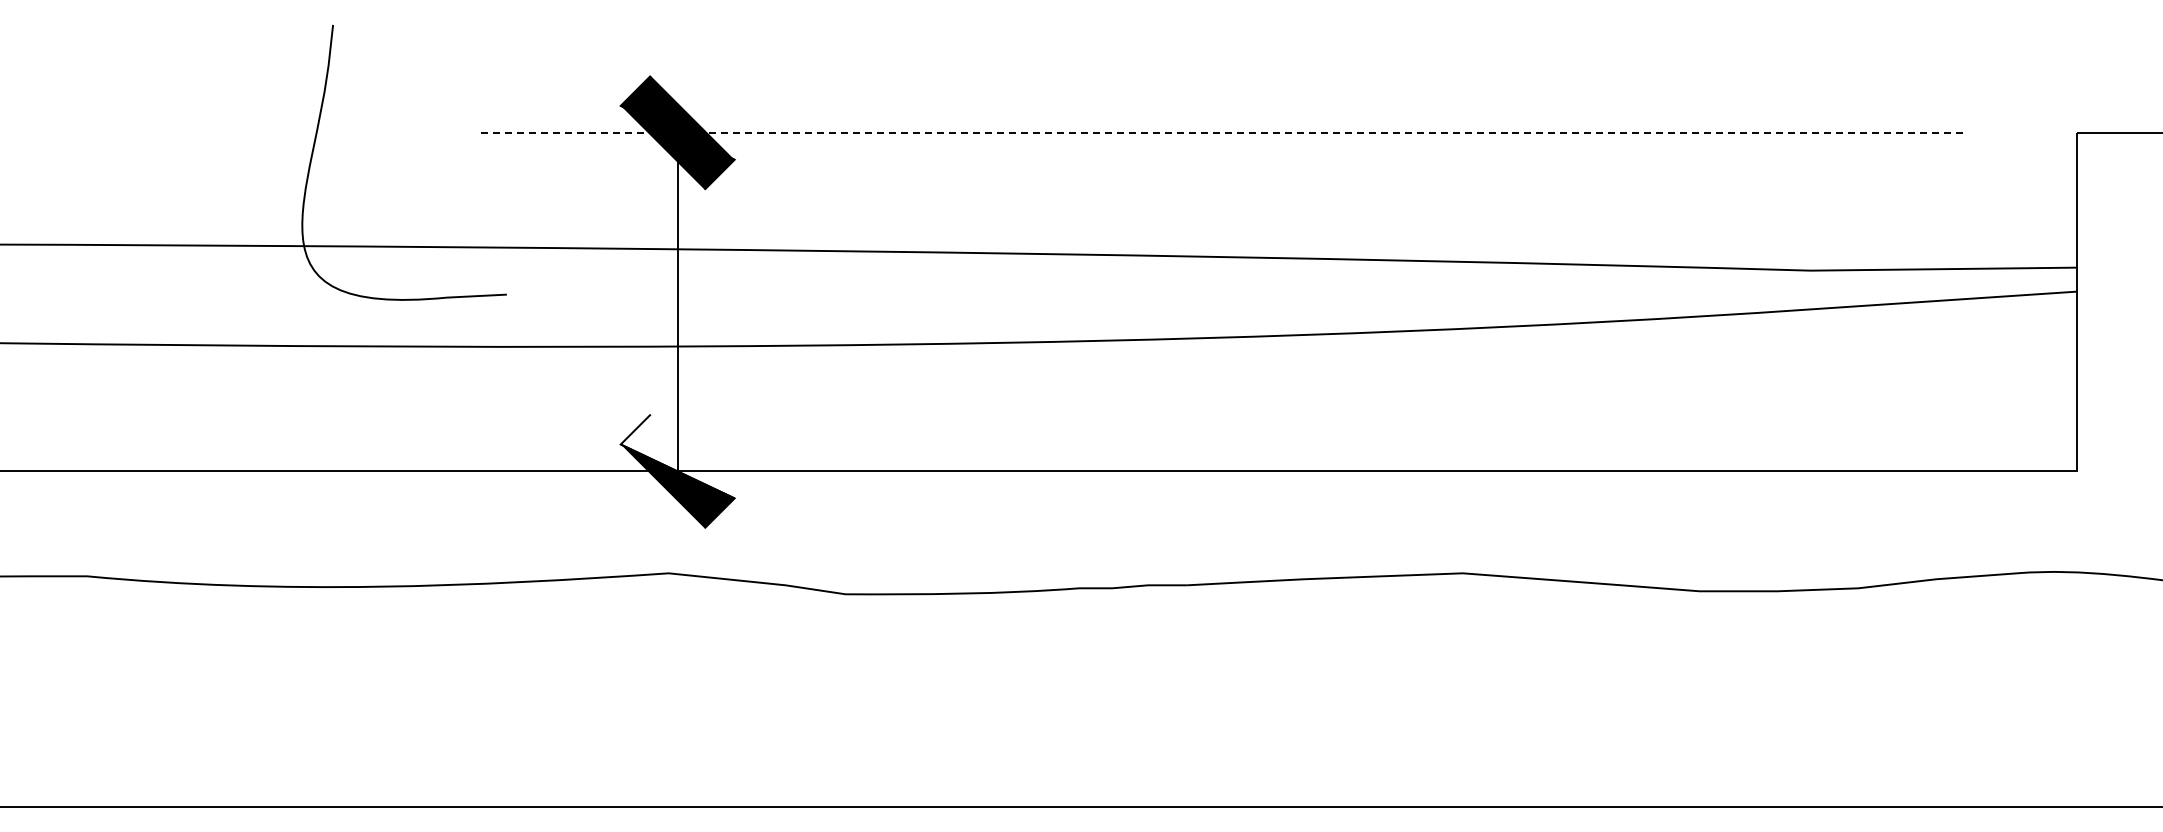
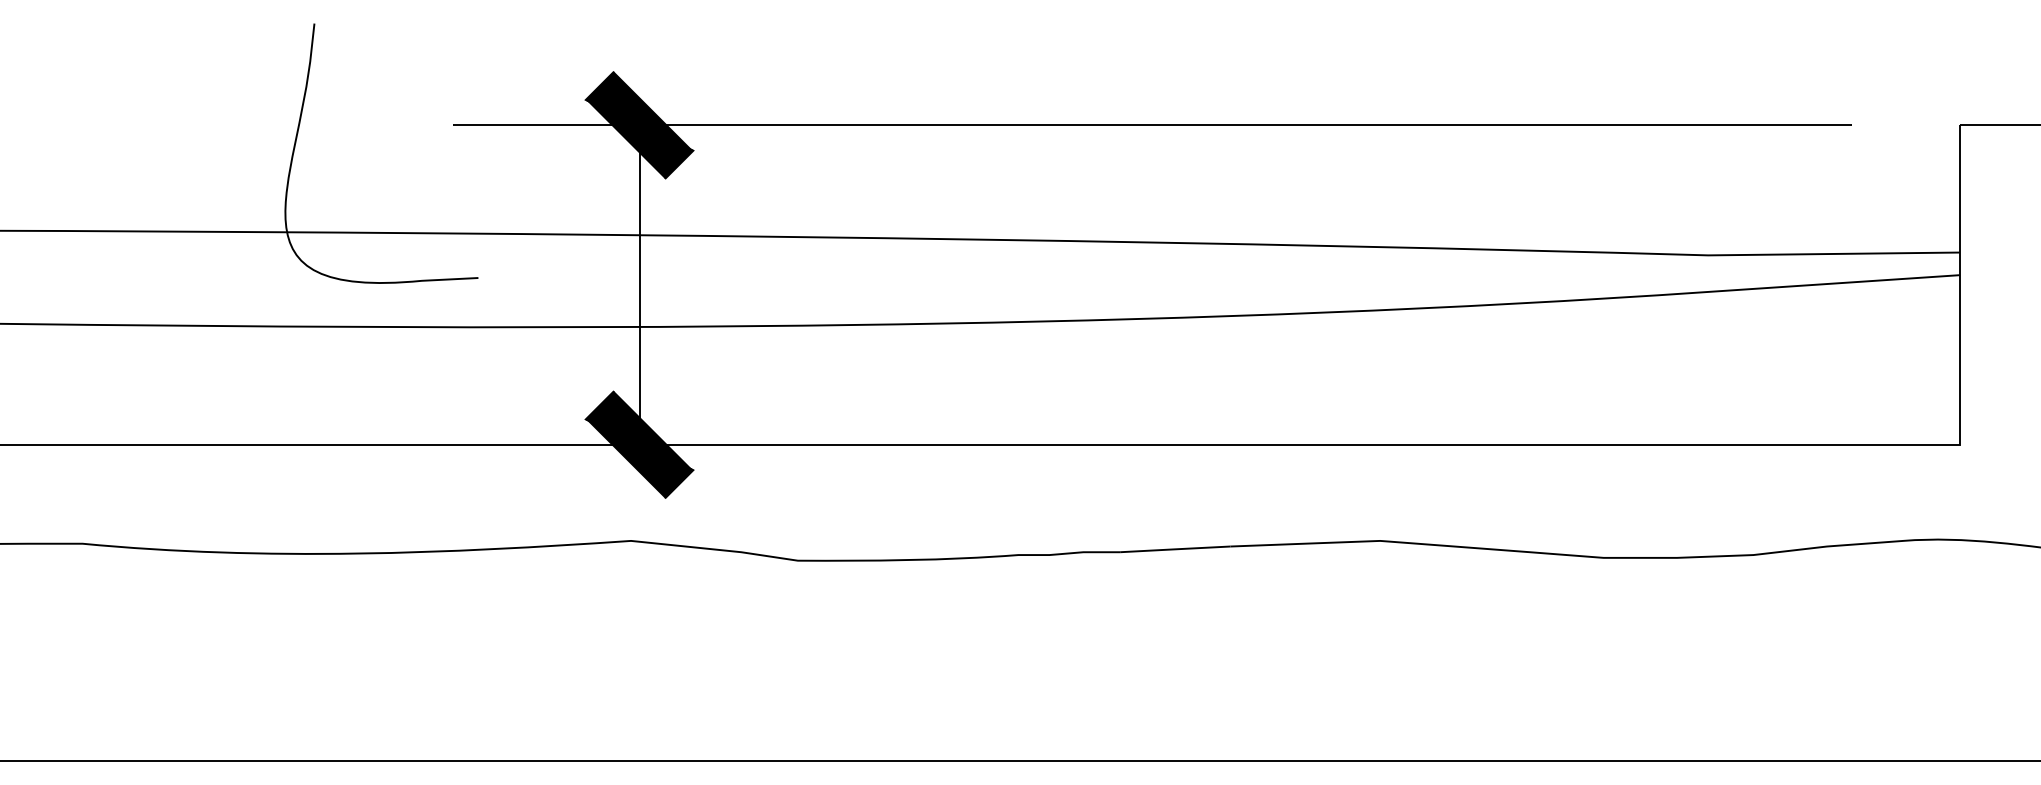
line: (1221, 132) -> (1152, 125), dashed -> solid
fill: (677, 456) -> (639, 430), added

